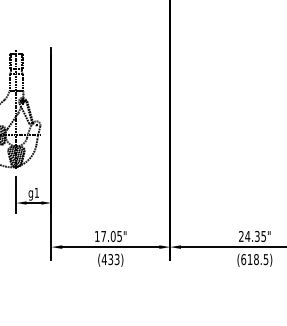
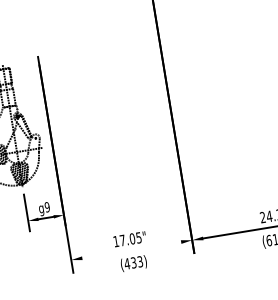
text: (36, 192) -> (46, 206), g1 -> g9
line: (110, 247) -> (131, 250), removed

